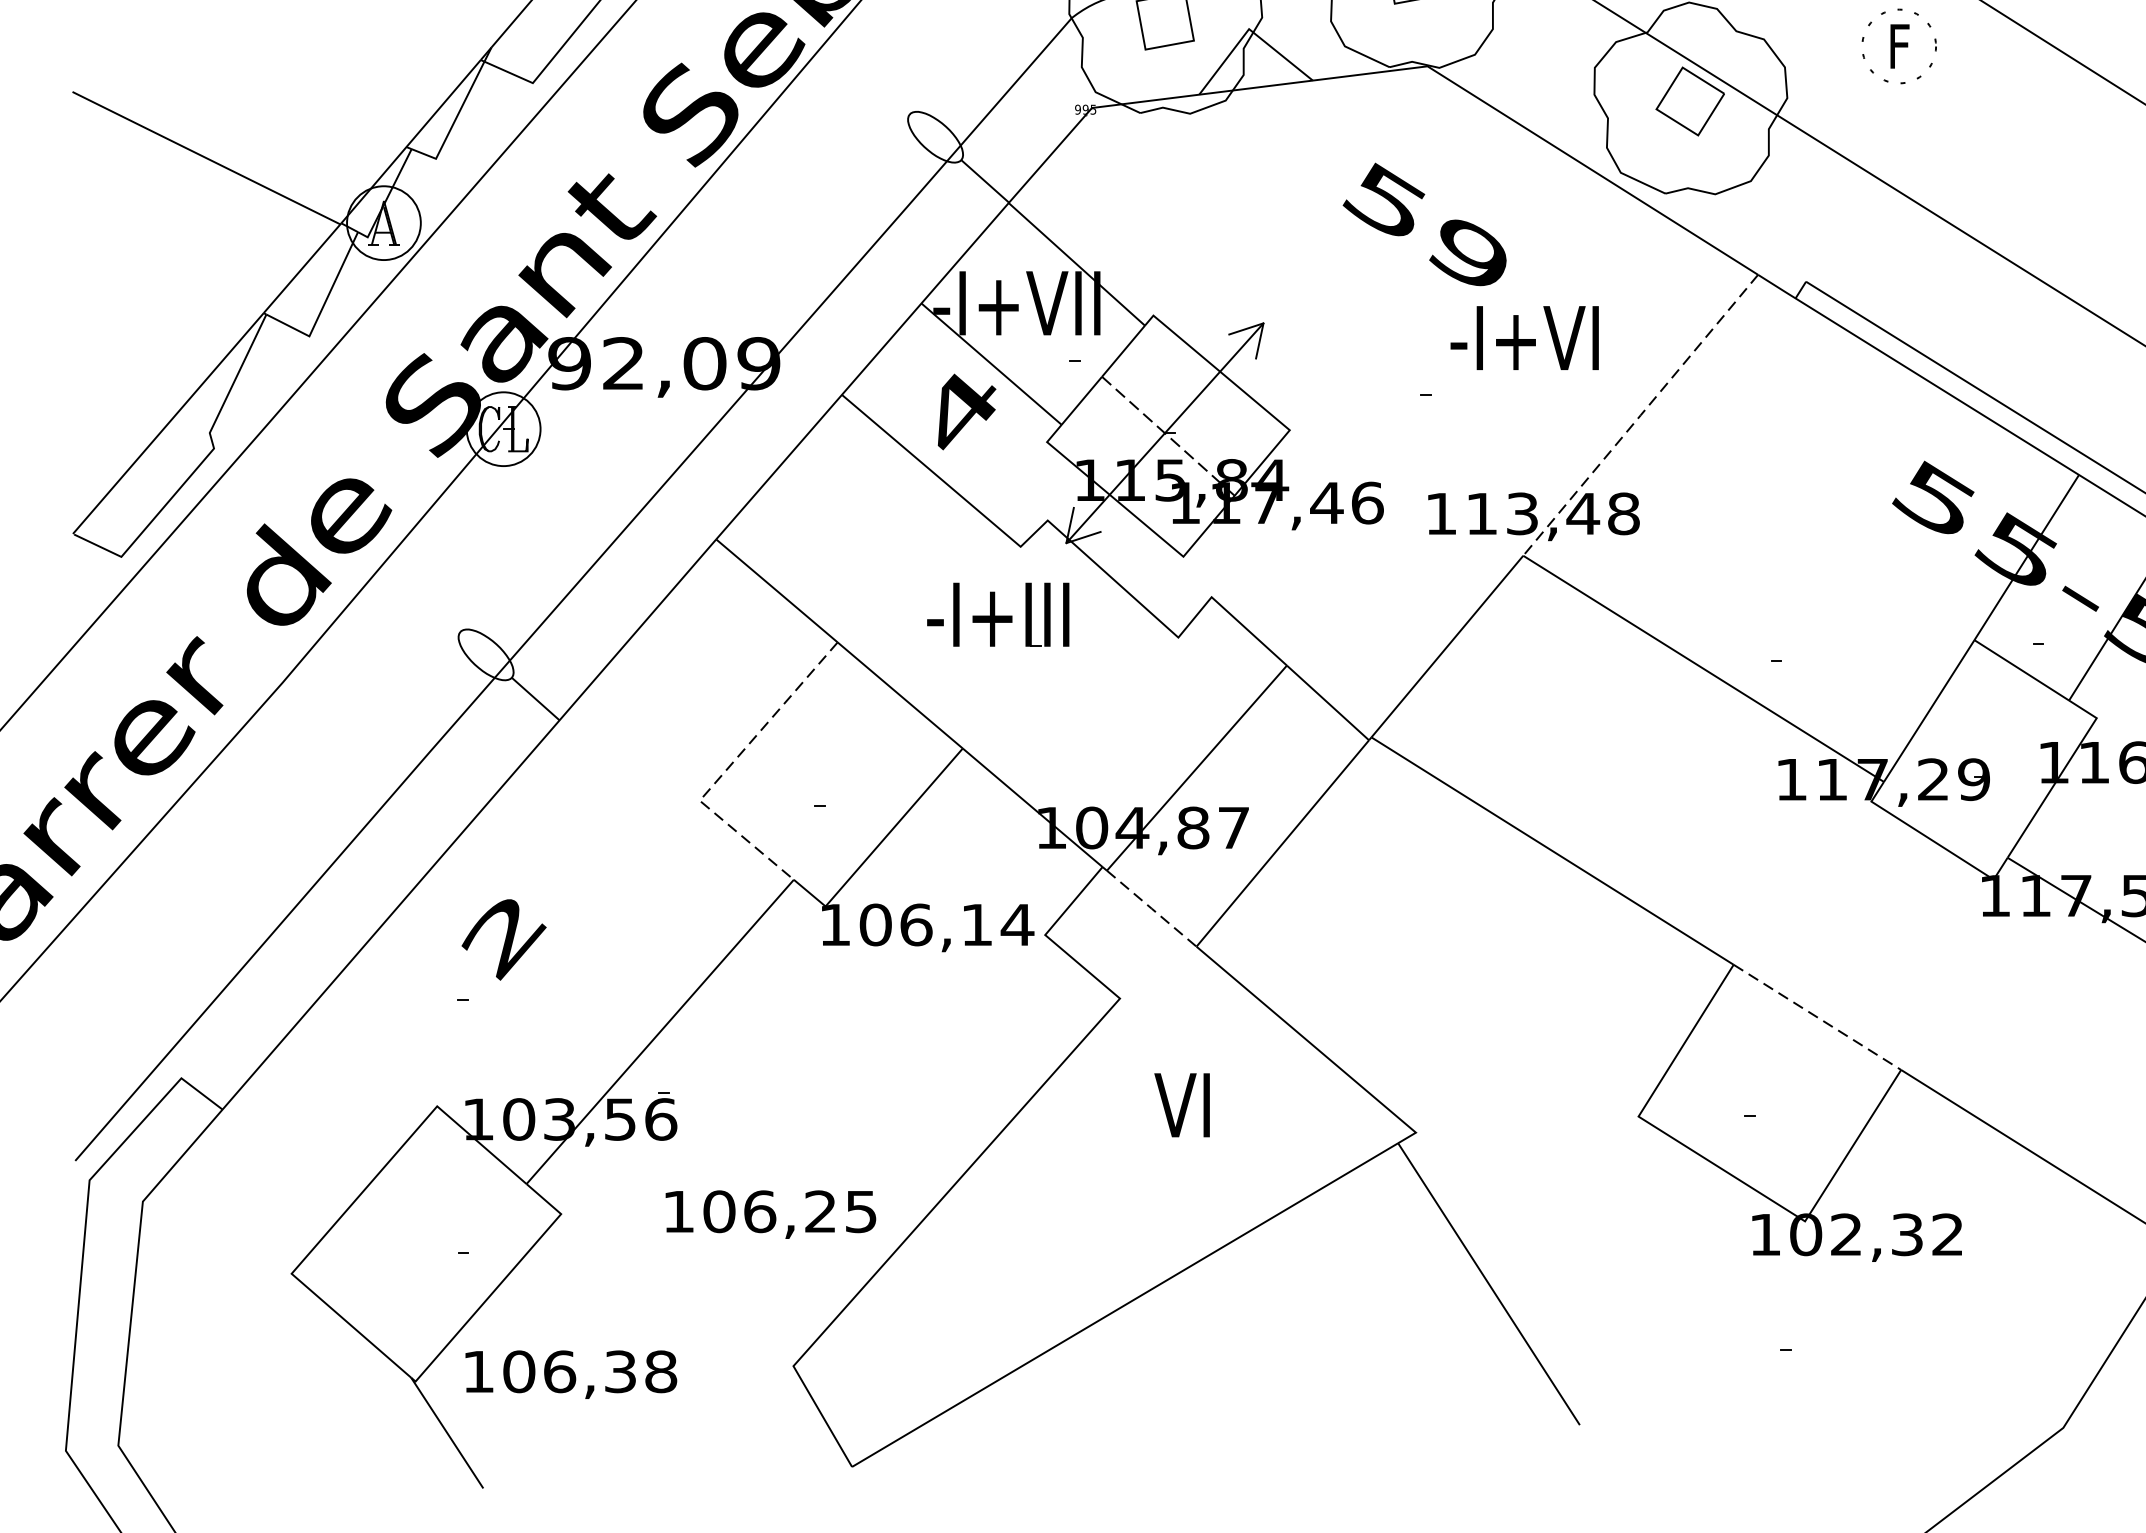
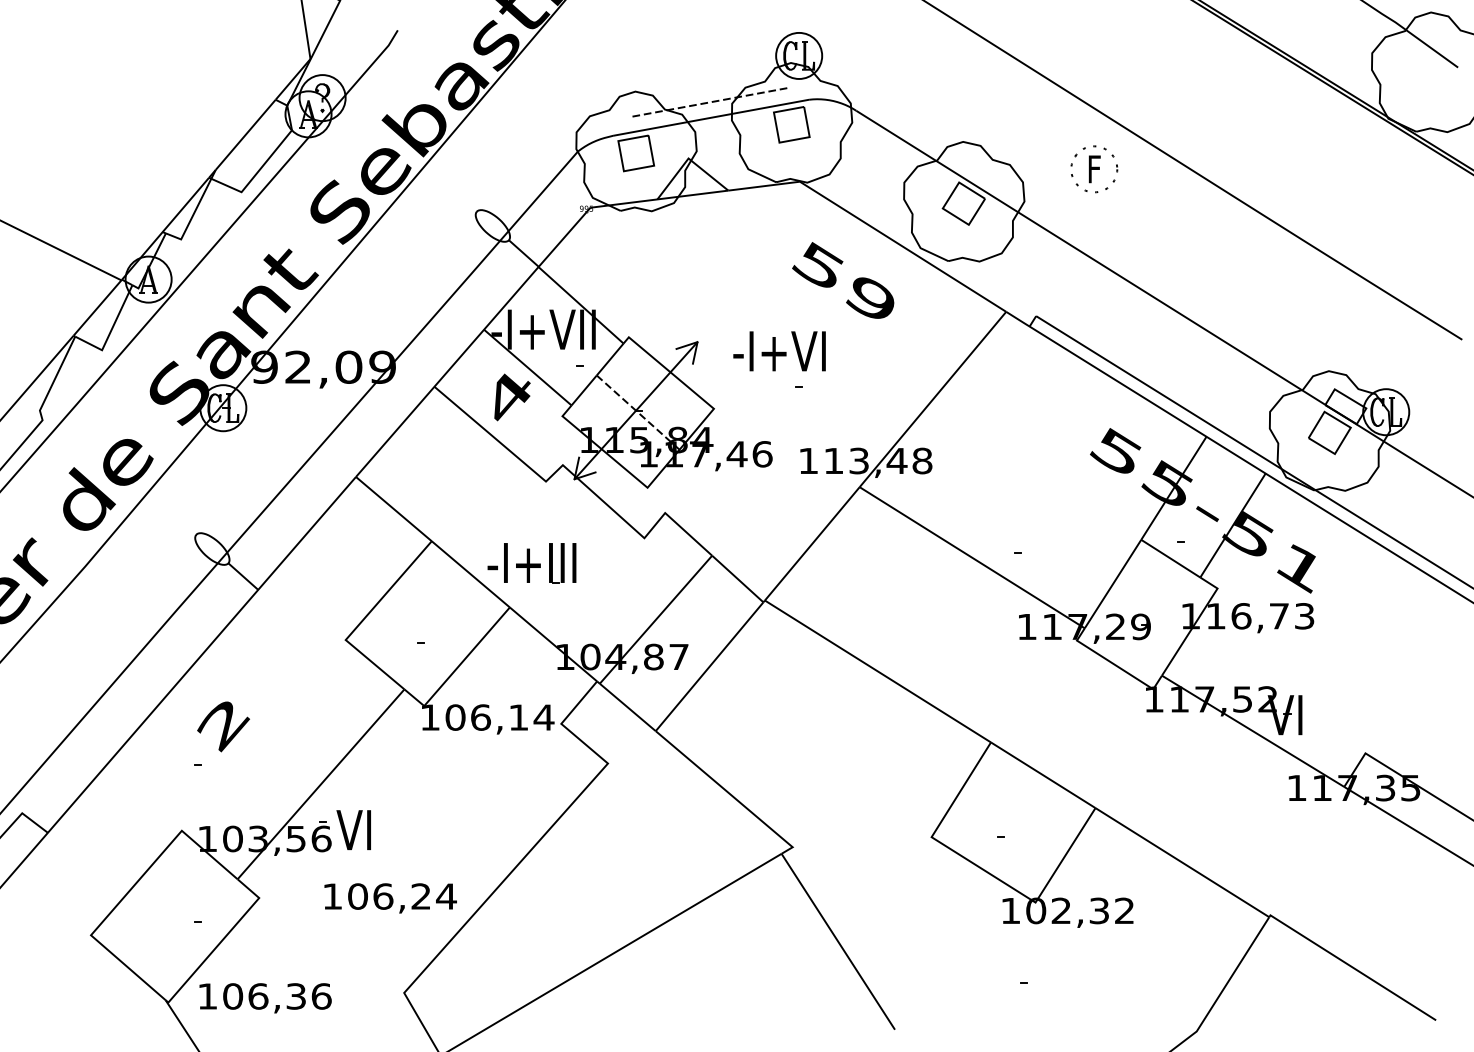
text: (1425, 224) -> (843, 280), moved
text: (1524, 338) -> (779, 351), moved
line: (1639, 415) -> (932, 399), dashed -> solid
part: (997, 615) -> (531, 563), moved
line: (728, 767) -> (363, 619), dashed -> solid
line: (1151, 908) -> (627, 707), dashed -> solid
line: (1817, 1017) -> (1043, 775), dashed -> solid
text: (1181, 1104) -> (353, 829), moved
text: (861, 1211) -> (446, 896), 106,25 -> 106,24
text: (660, 1371) -> (321, 996), 106,38 -> 106,36

